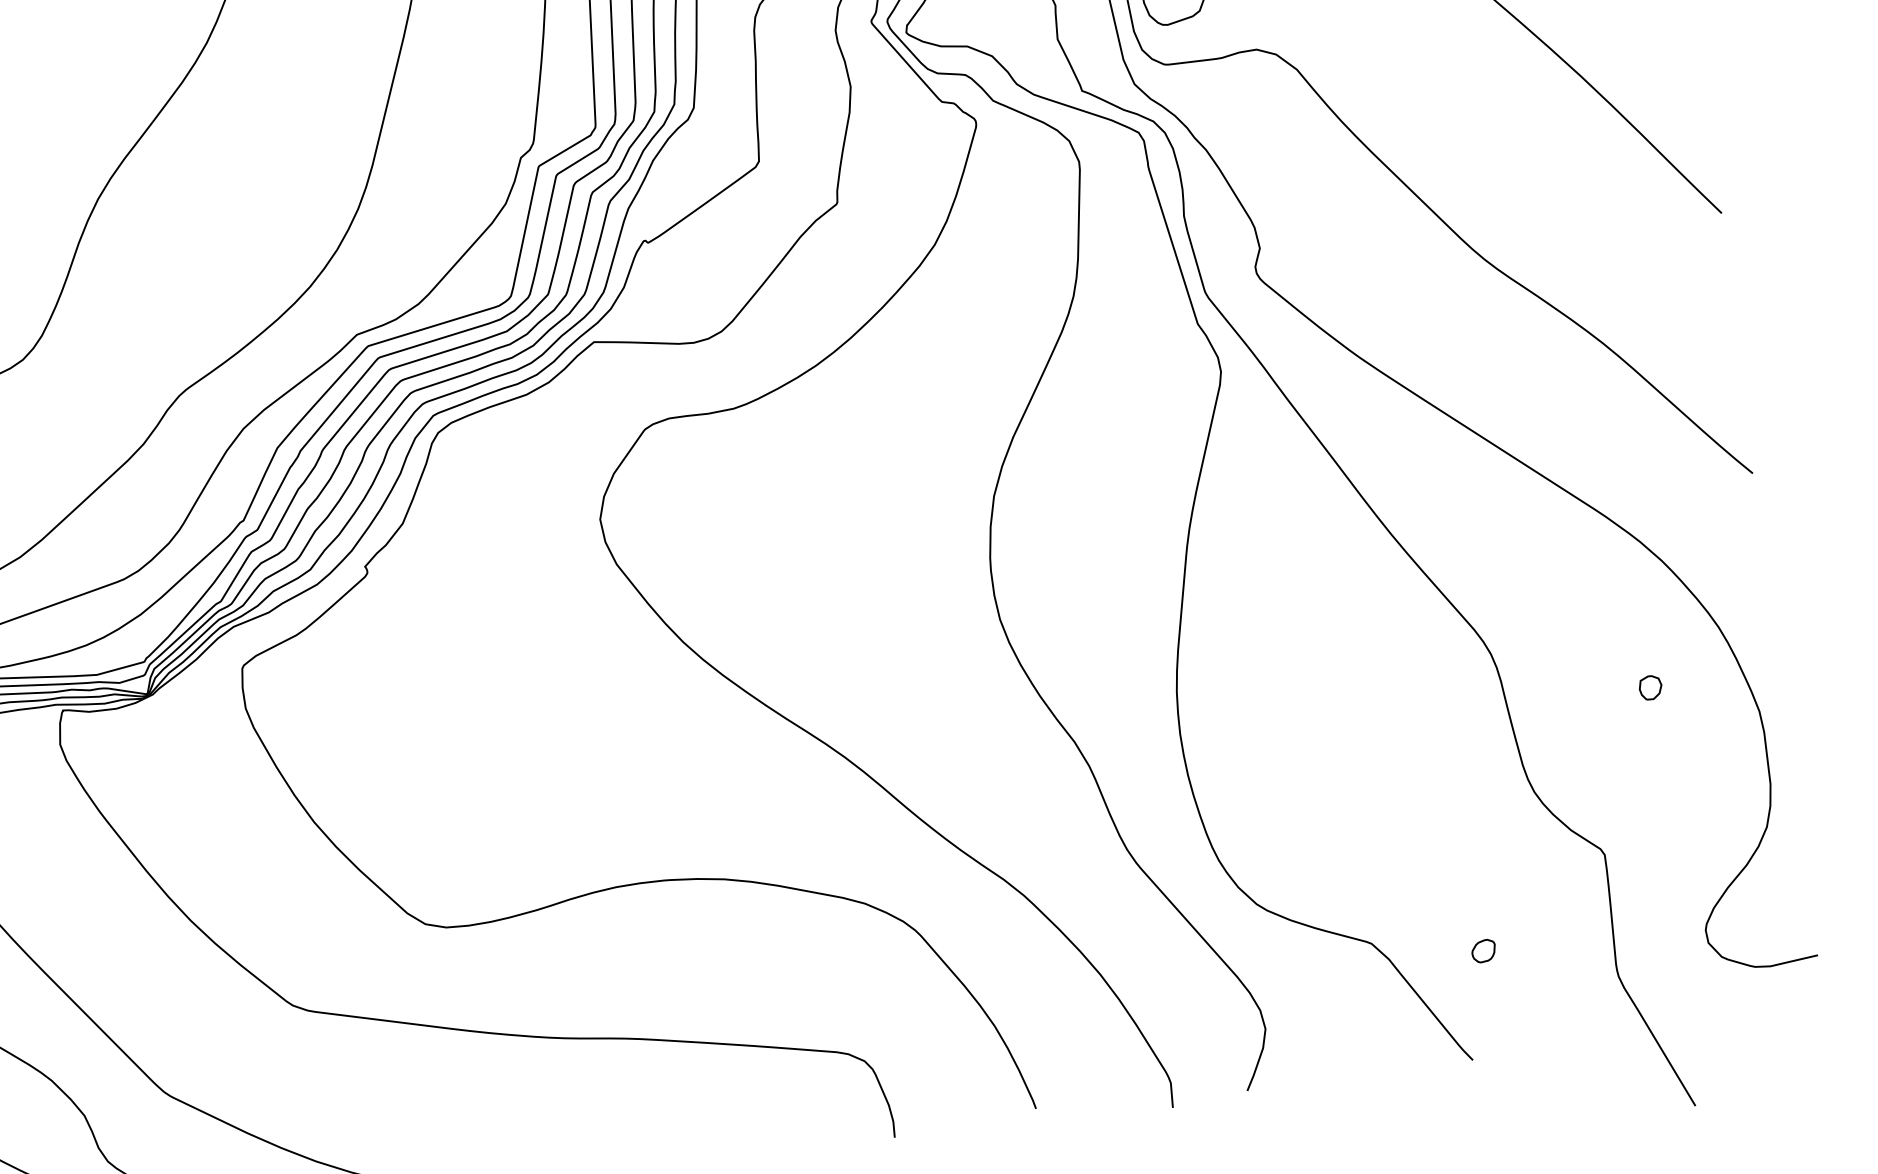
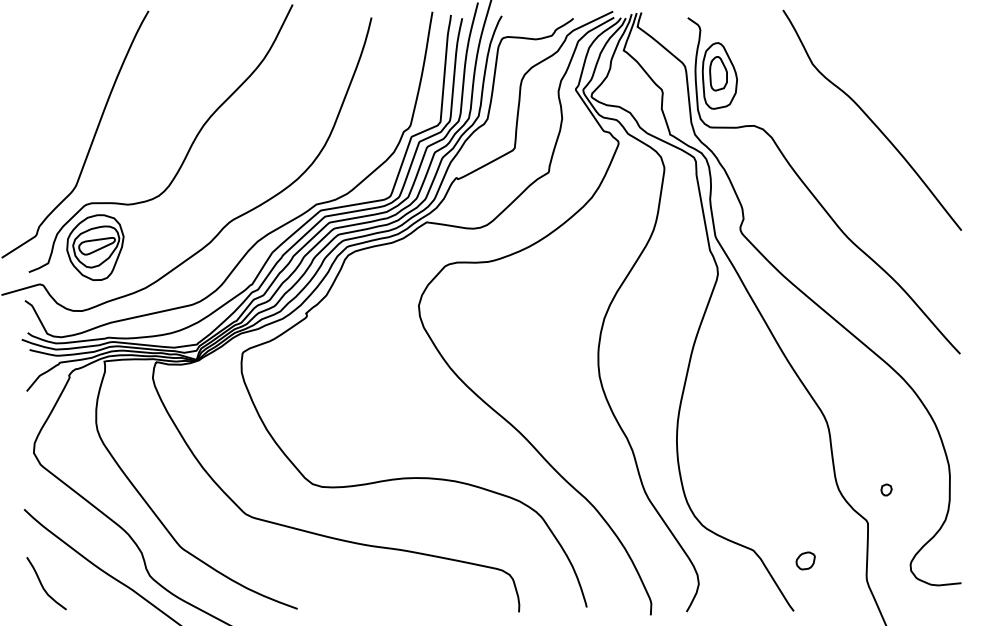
part: (1650, 686) -> (886, 489), moved
part: (1483, 950) -> (805, 560), size x1.67

